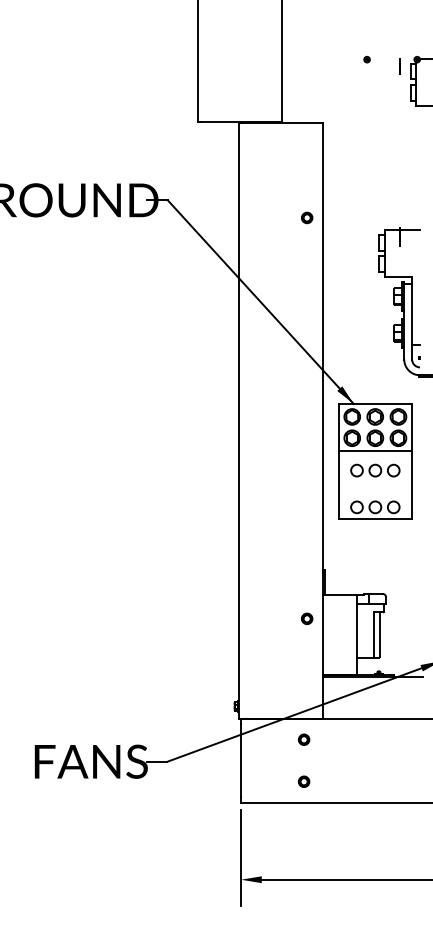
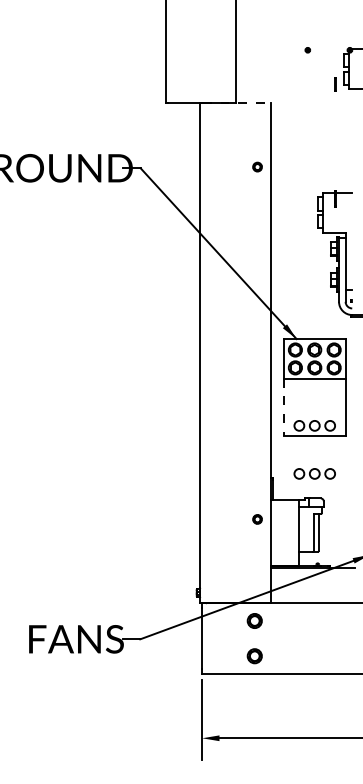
line: (399, 66) -> (335, 84), moved
line: (282, 123) -> (236, 103), solid -> dashed
part: (307, 217) -> (257, 166), moved
part: (375, 470) -> (314, 473), moved
line: (338, 485) -> (283, 407), solid -> dashed
part: (304, 739) -> (255, 620), size x1.6
part: (304, 781) -> (255, 655), size x1.6

